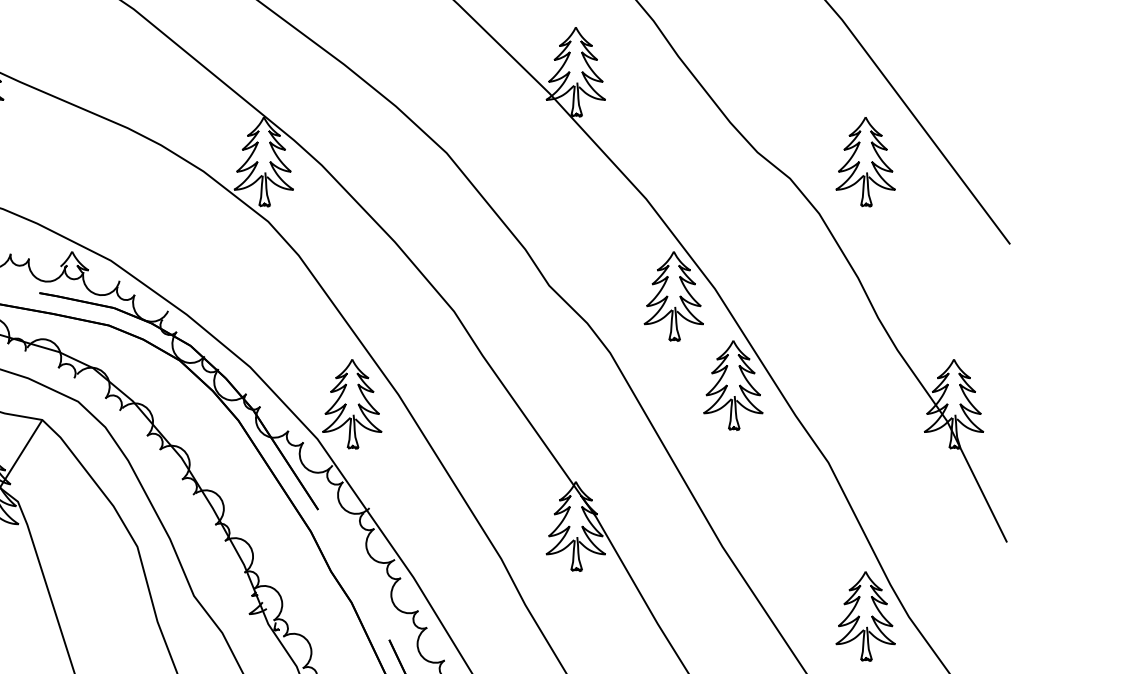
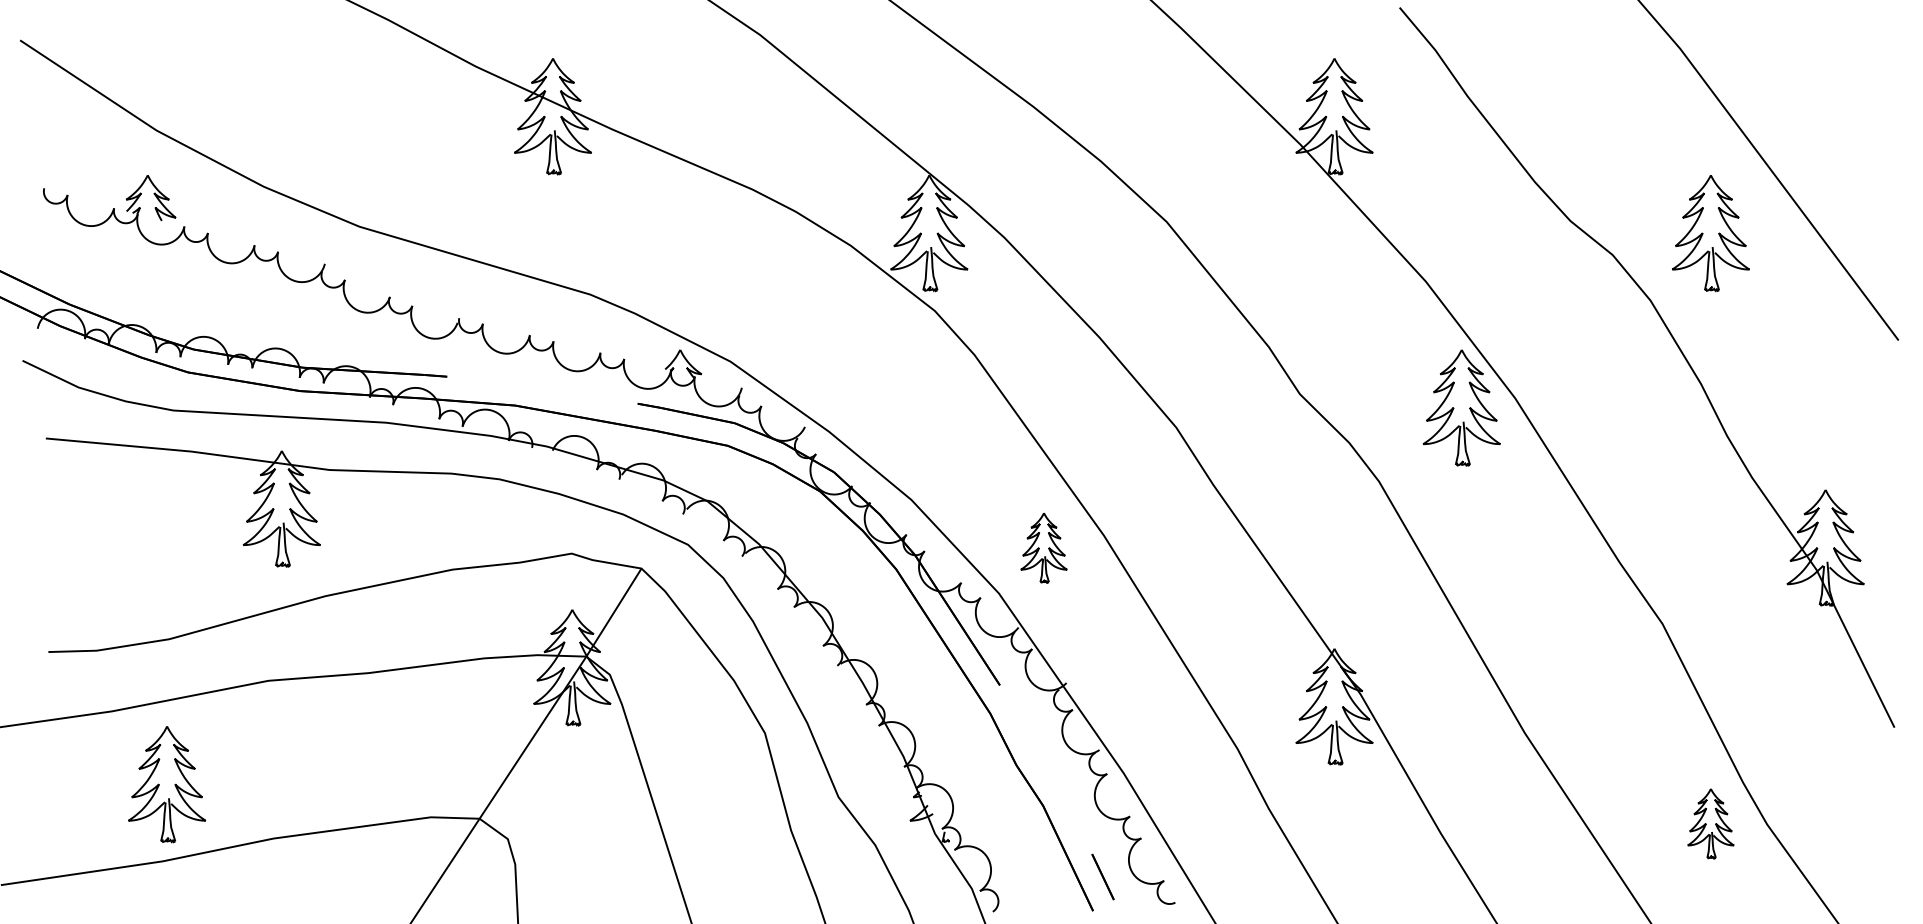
part: (732, 385) -> (1538, 523), removed
part: (351, 403) -> (1043, 547), size x0.6
part: (865, 616) -> (1710, 823), size x0.6

